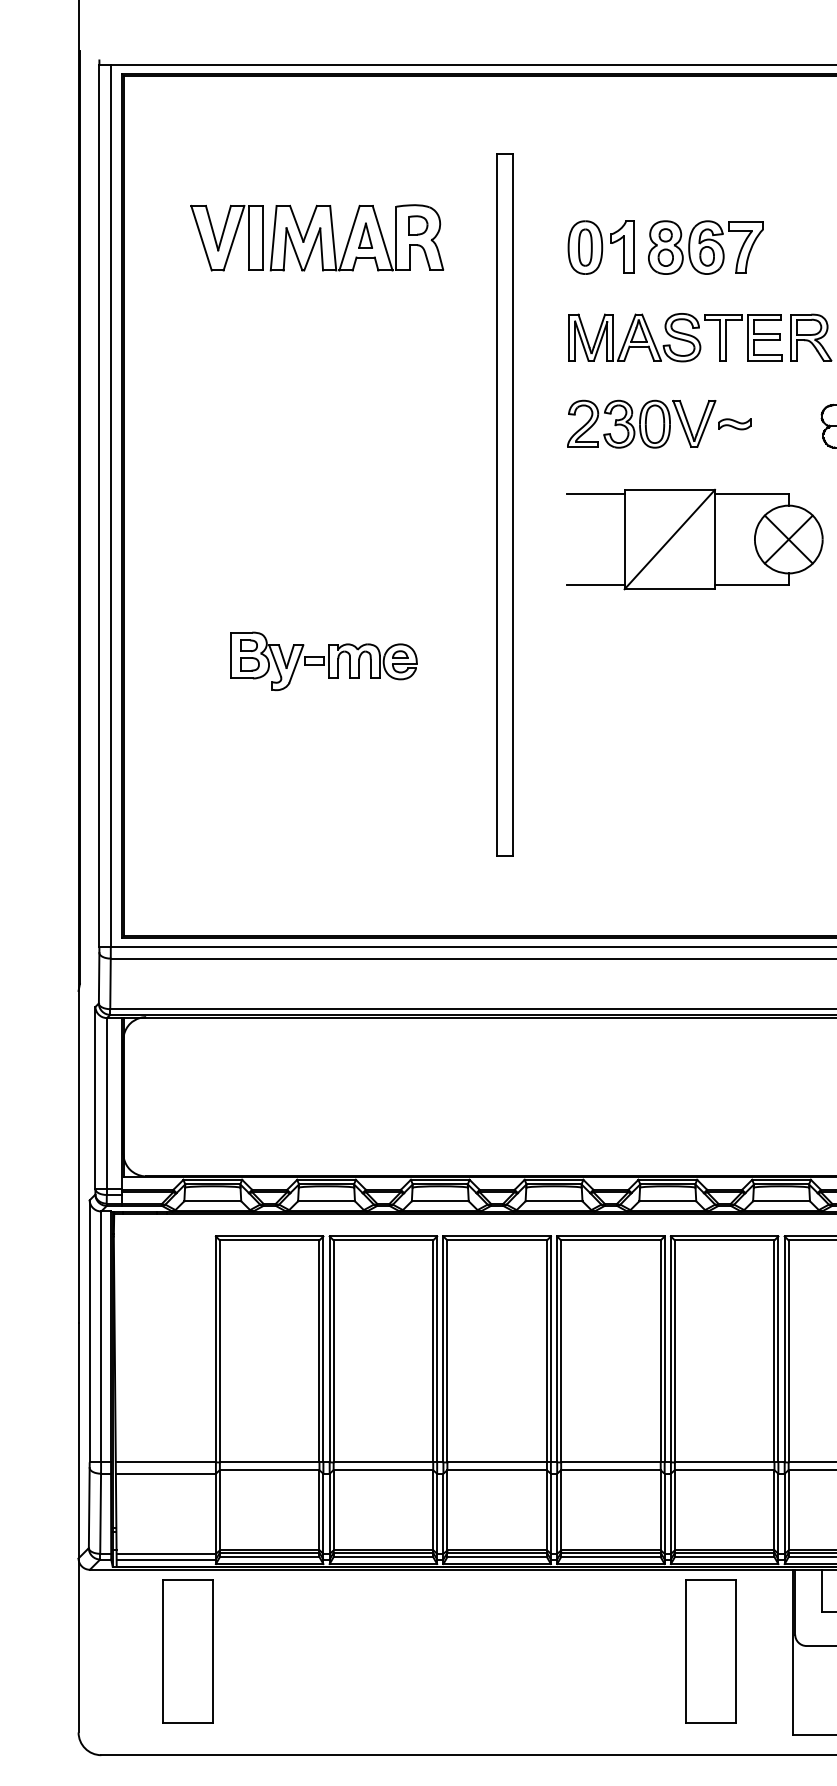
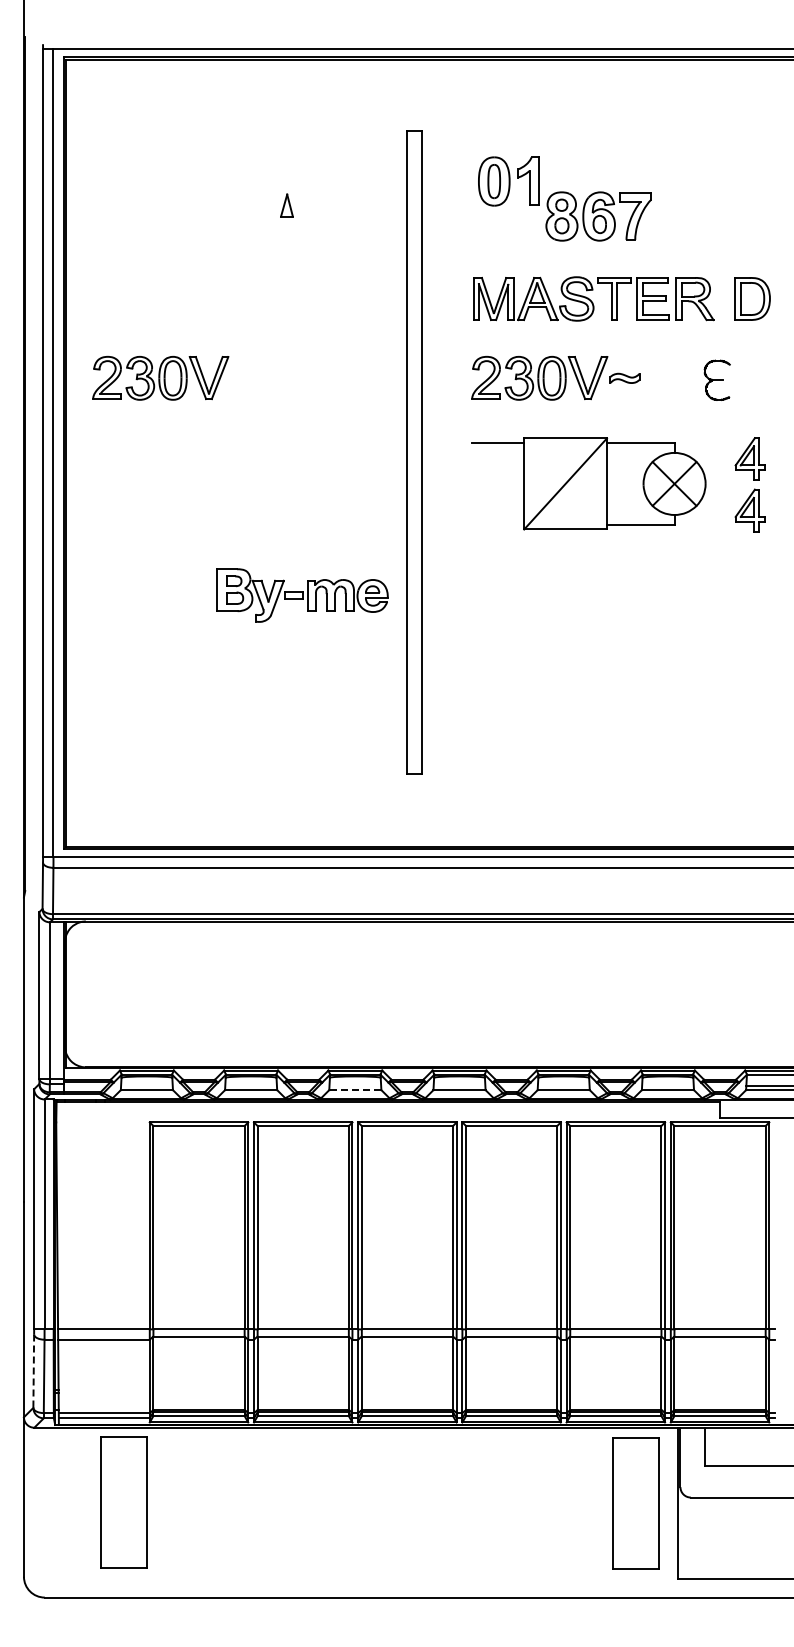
part: (317, 237) -> (242, 207), removed
part: (600, 247) -> (508, 181), moved
part: (227, 423) -> (160, 377), added
line: (595, 584) -> (497, 525), removed
part: (323, 661) -> (302, 595), moved
line: (439, 1201) -> (354, 1090), solid -> dashed
line: (88, 1508) -> (33, 1371), solid -> dashed
part: (710, 1651) -> (635, 1503), moved

